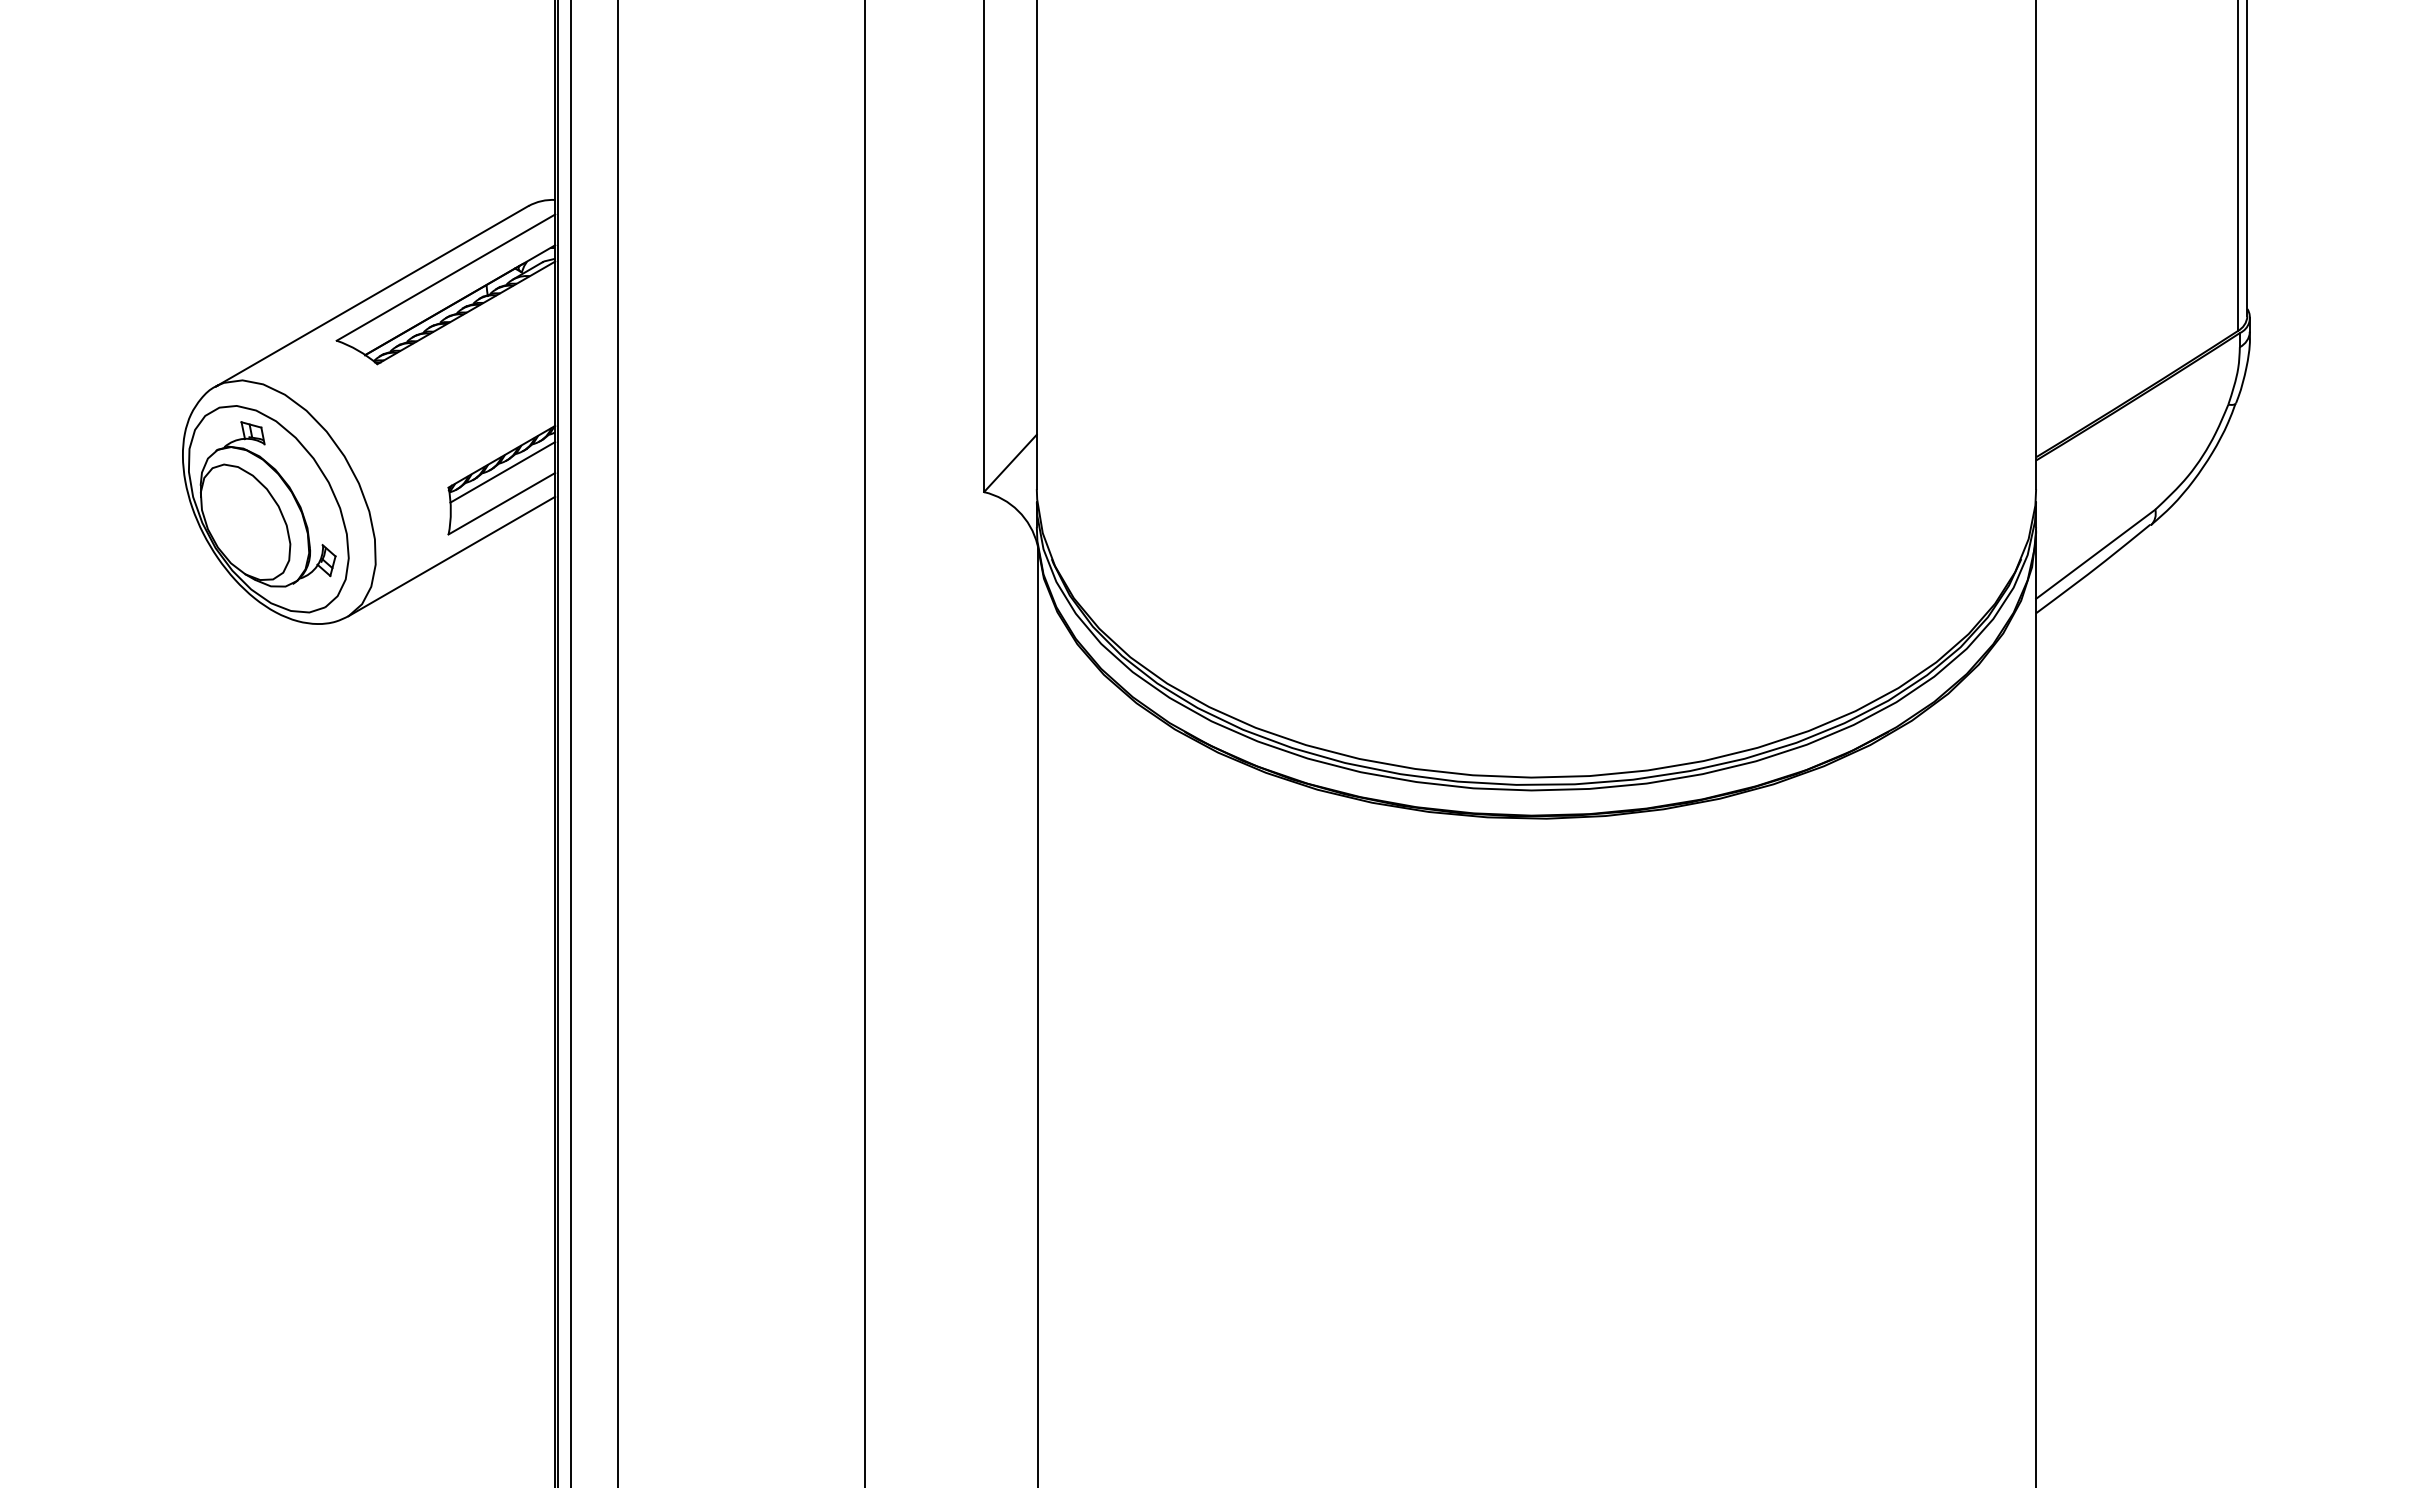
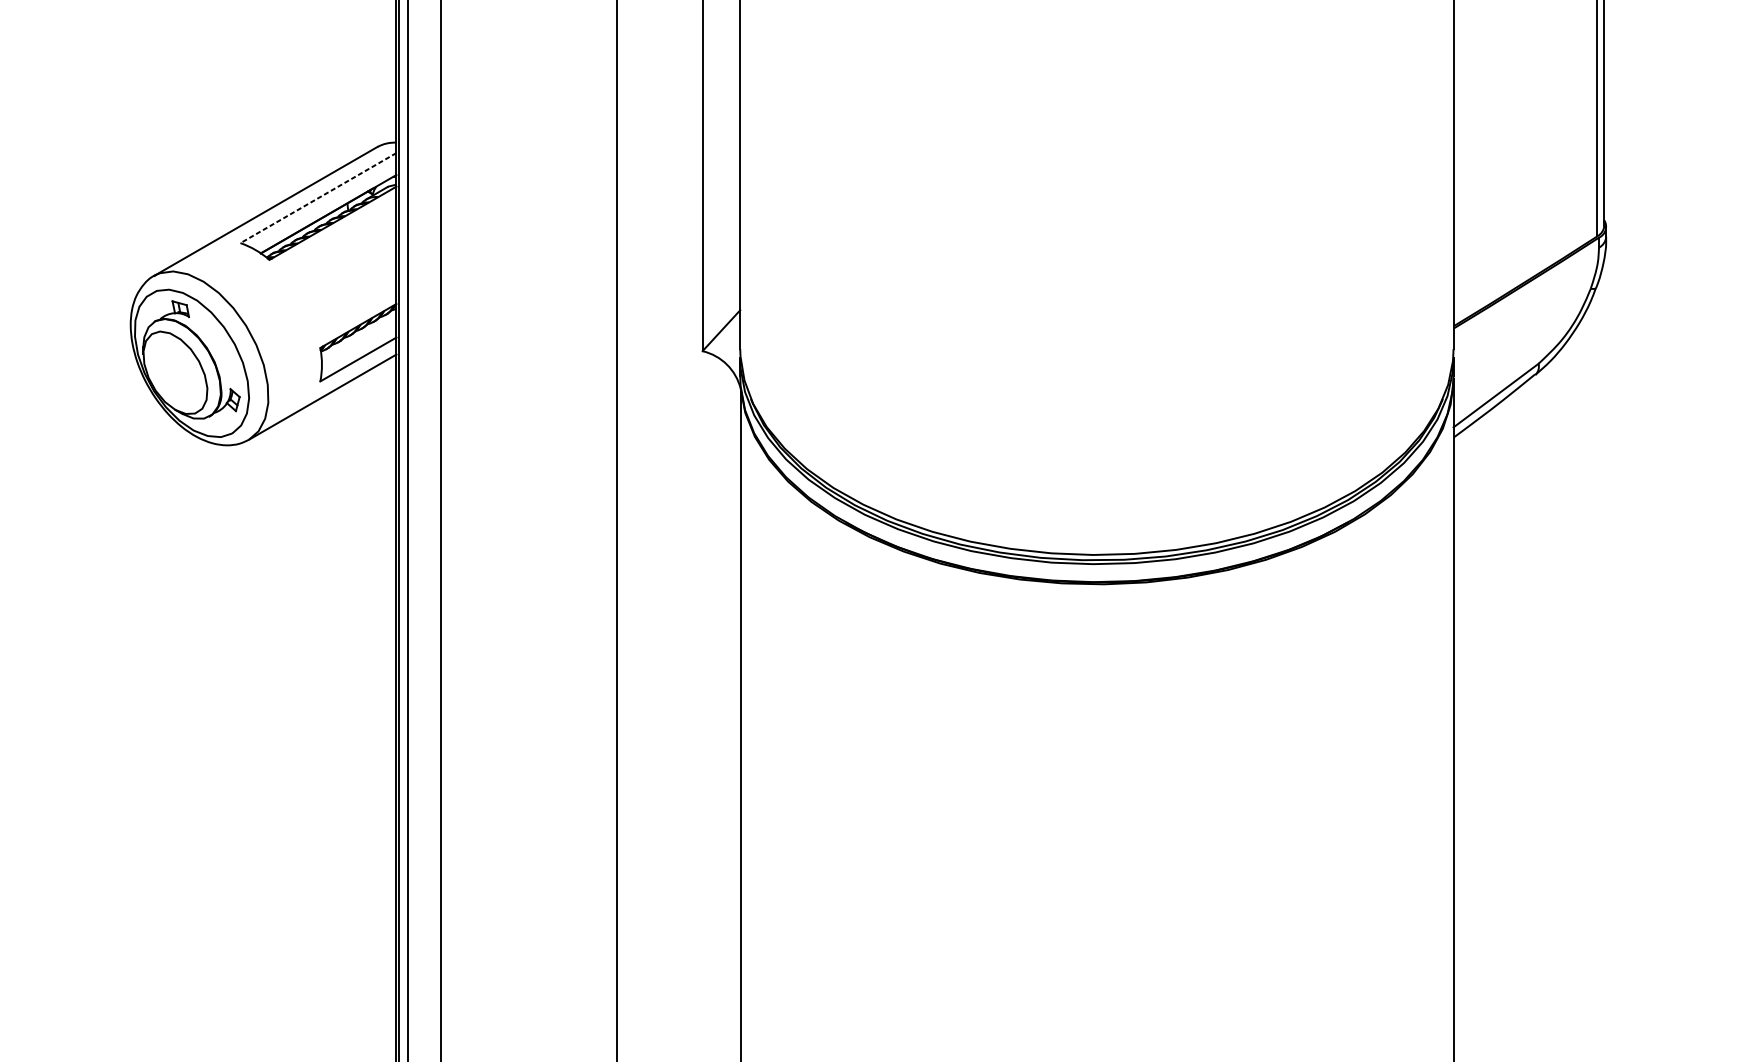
line: (445, 277) -> (318, 198), solid -> dashed
line: (502, 472) -> (358, 337), removed

